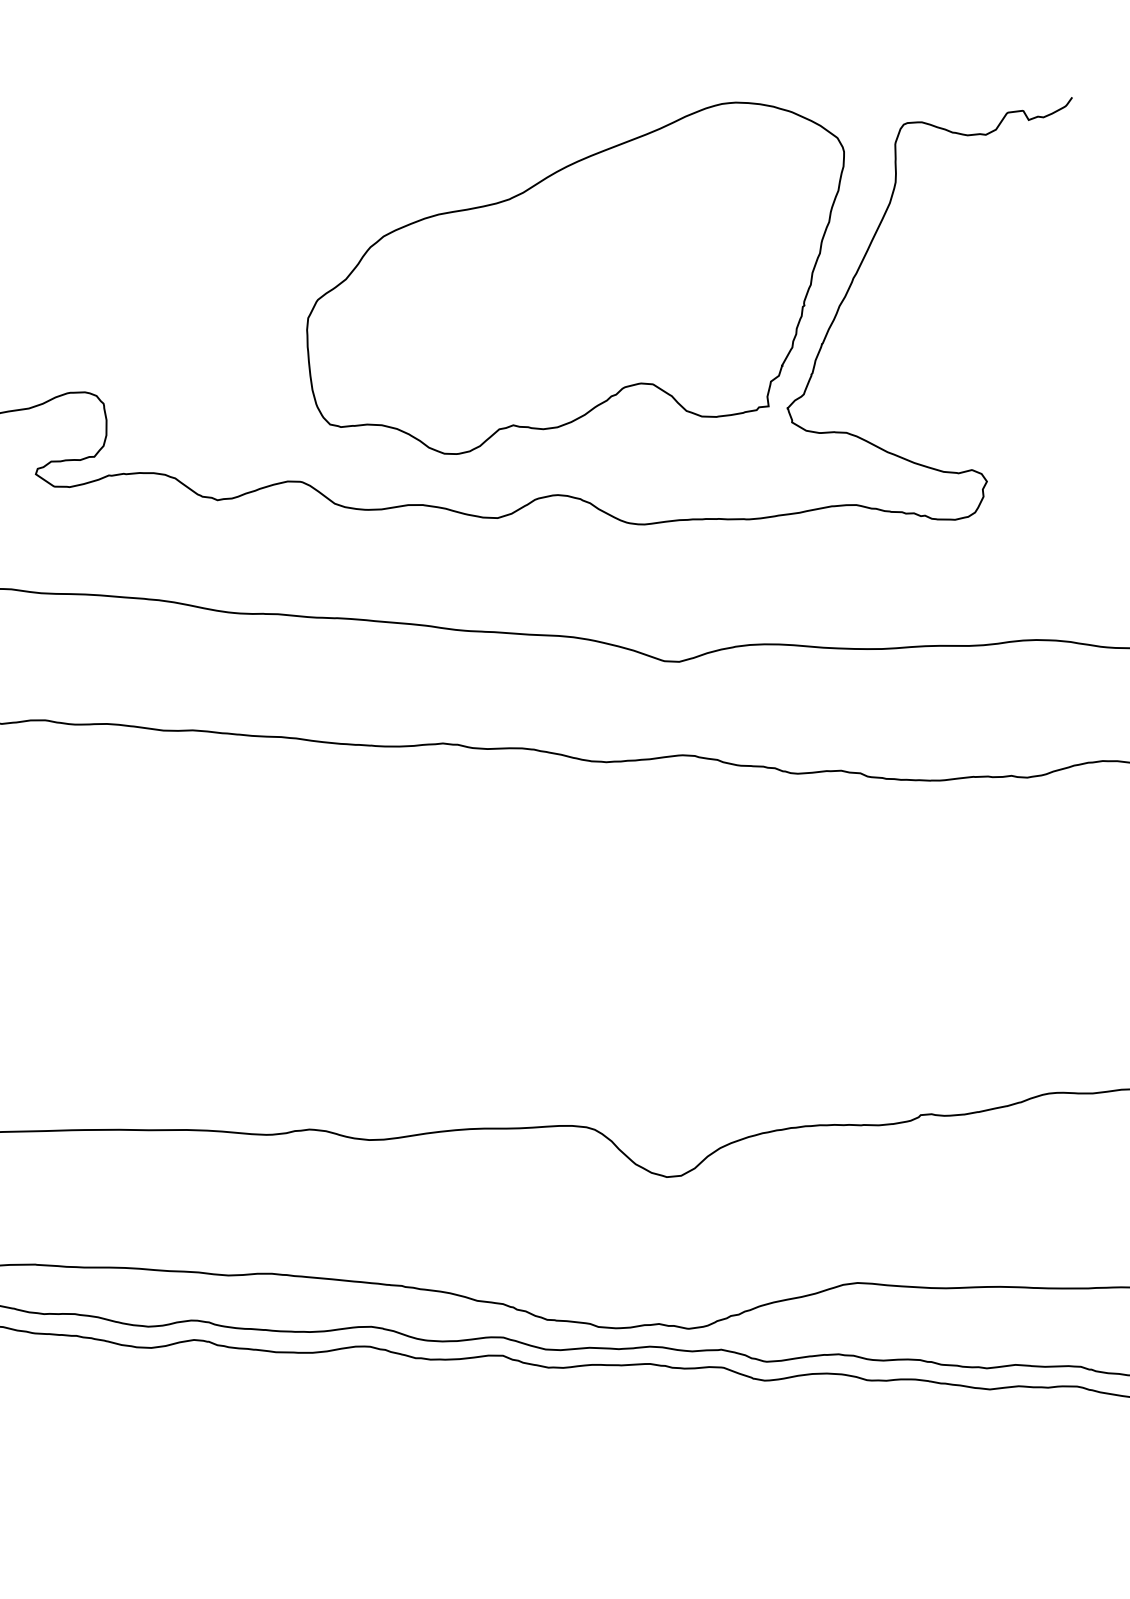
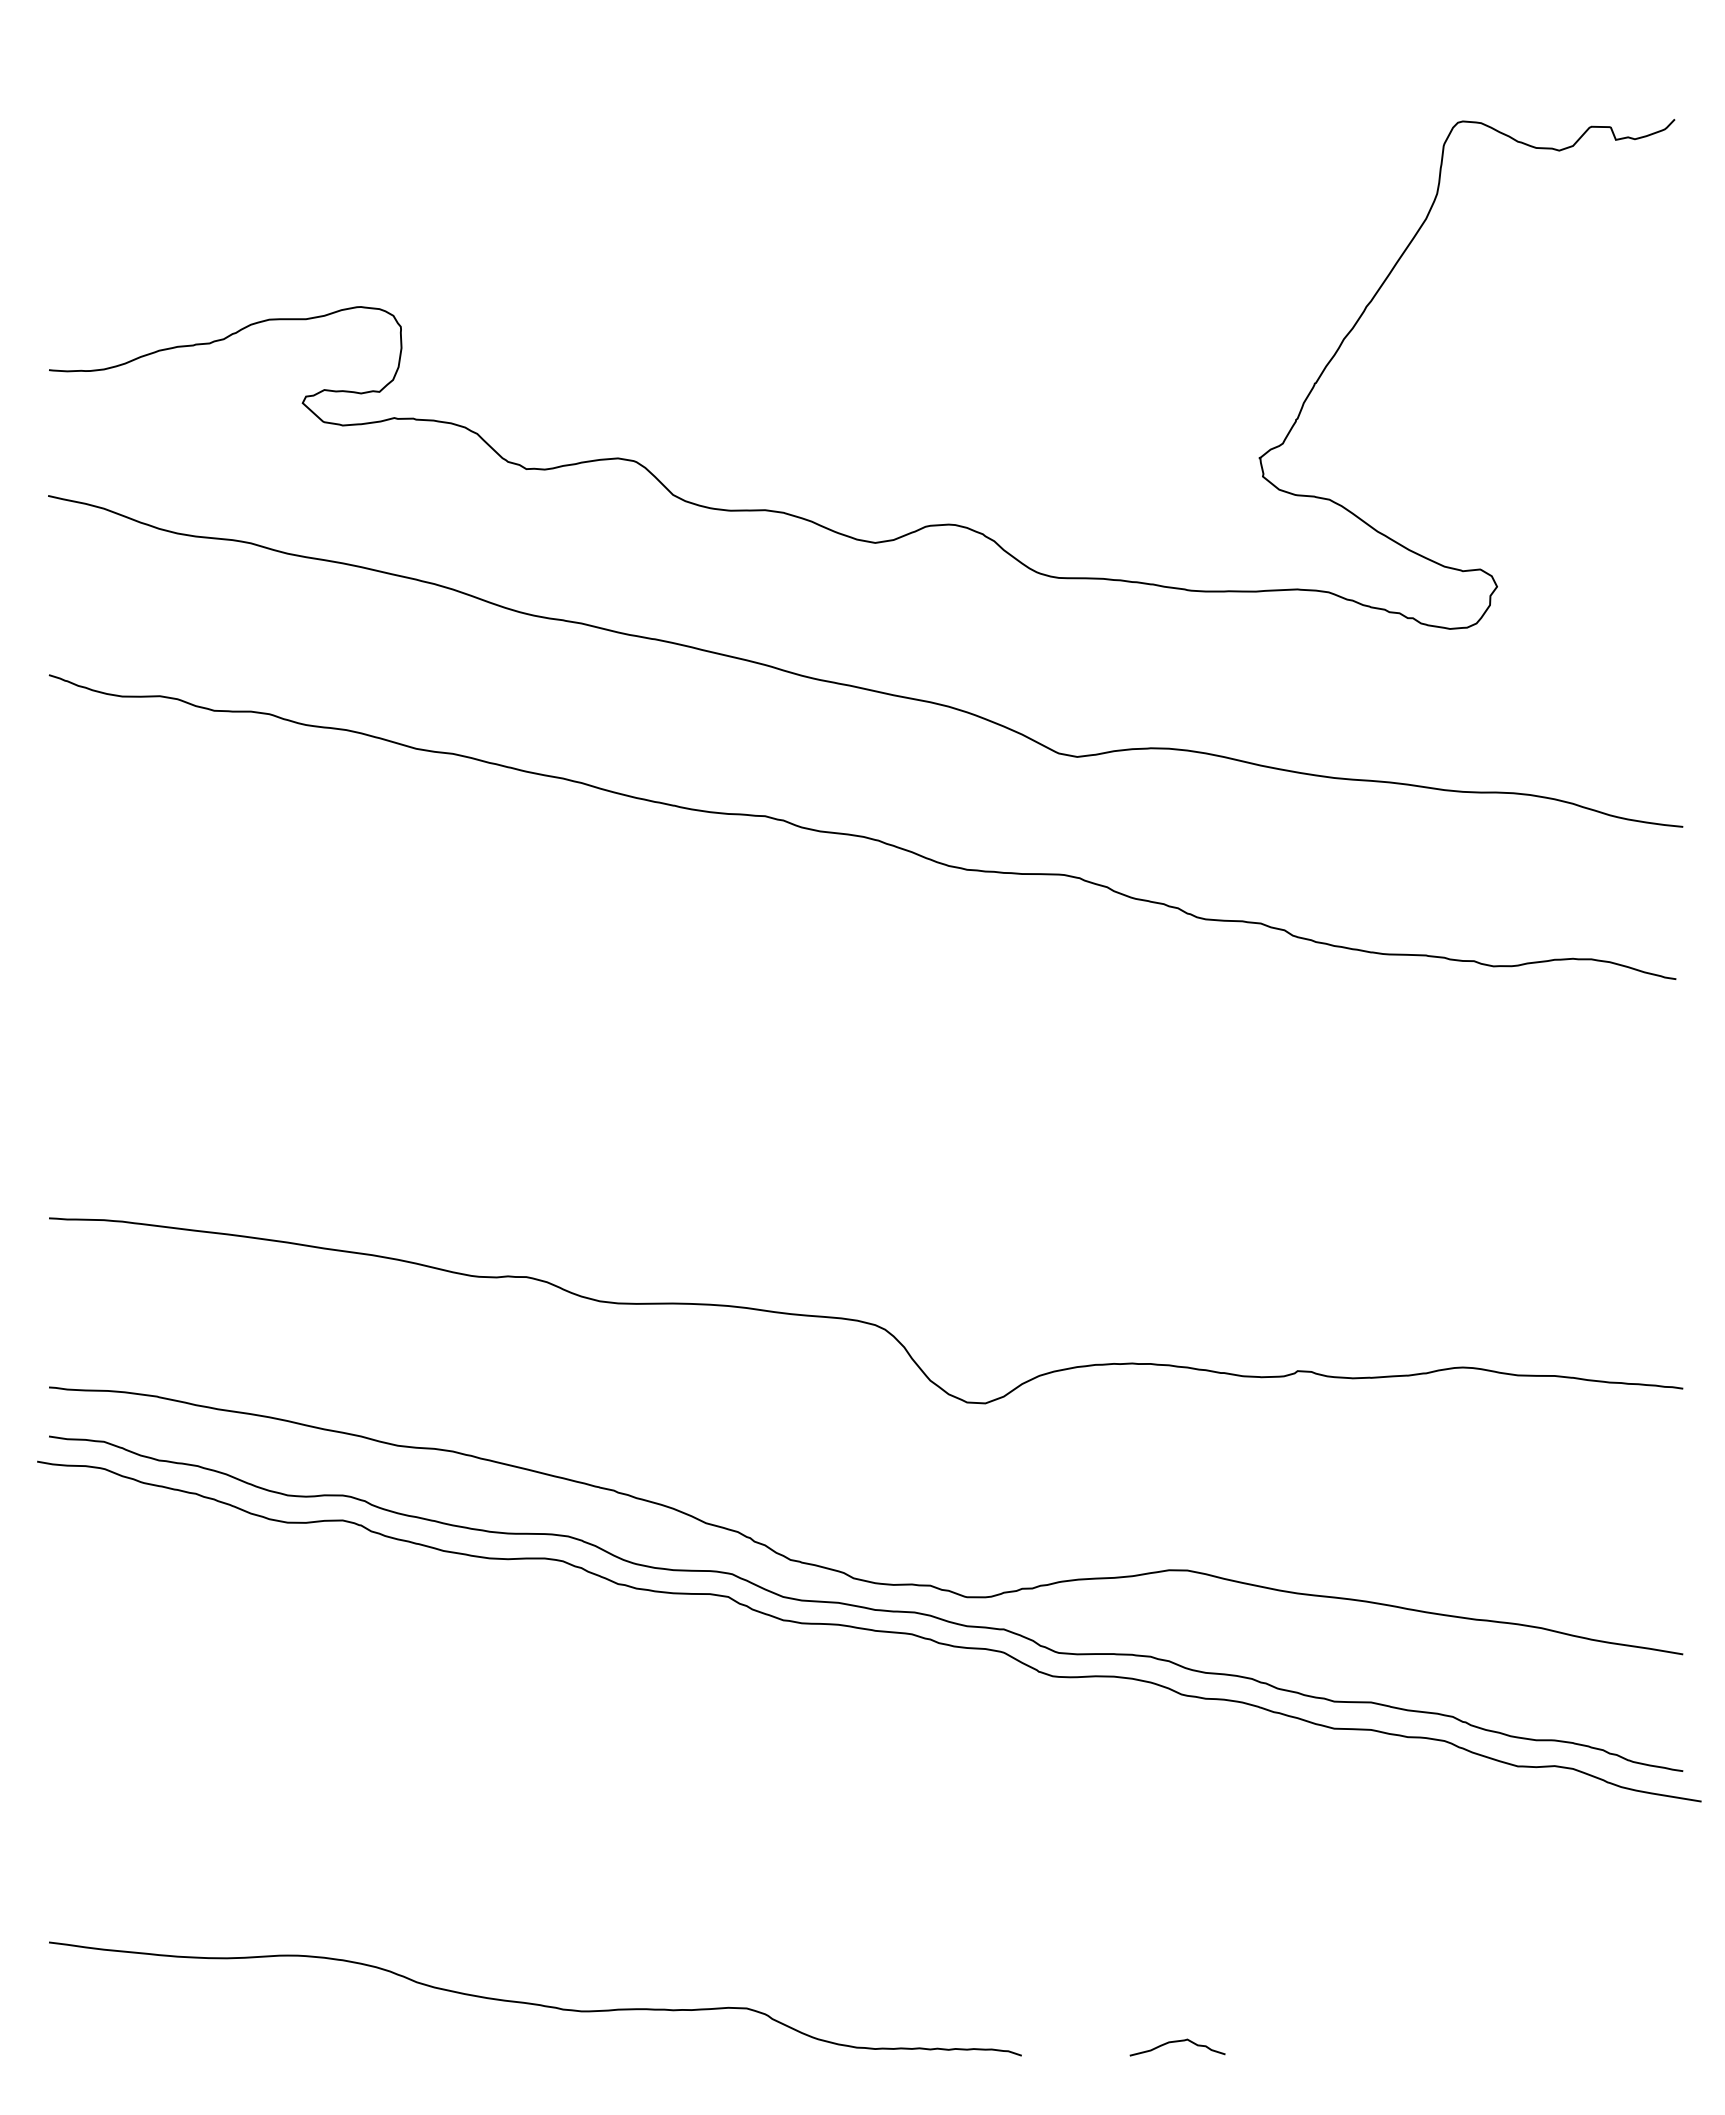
part: (579, 280) -> (1021, 259), removed

